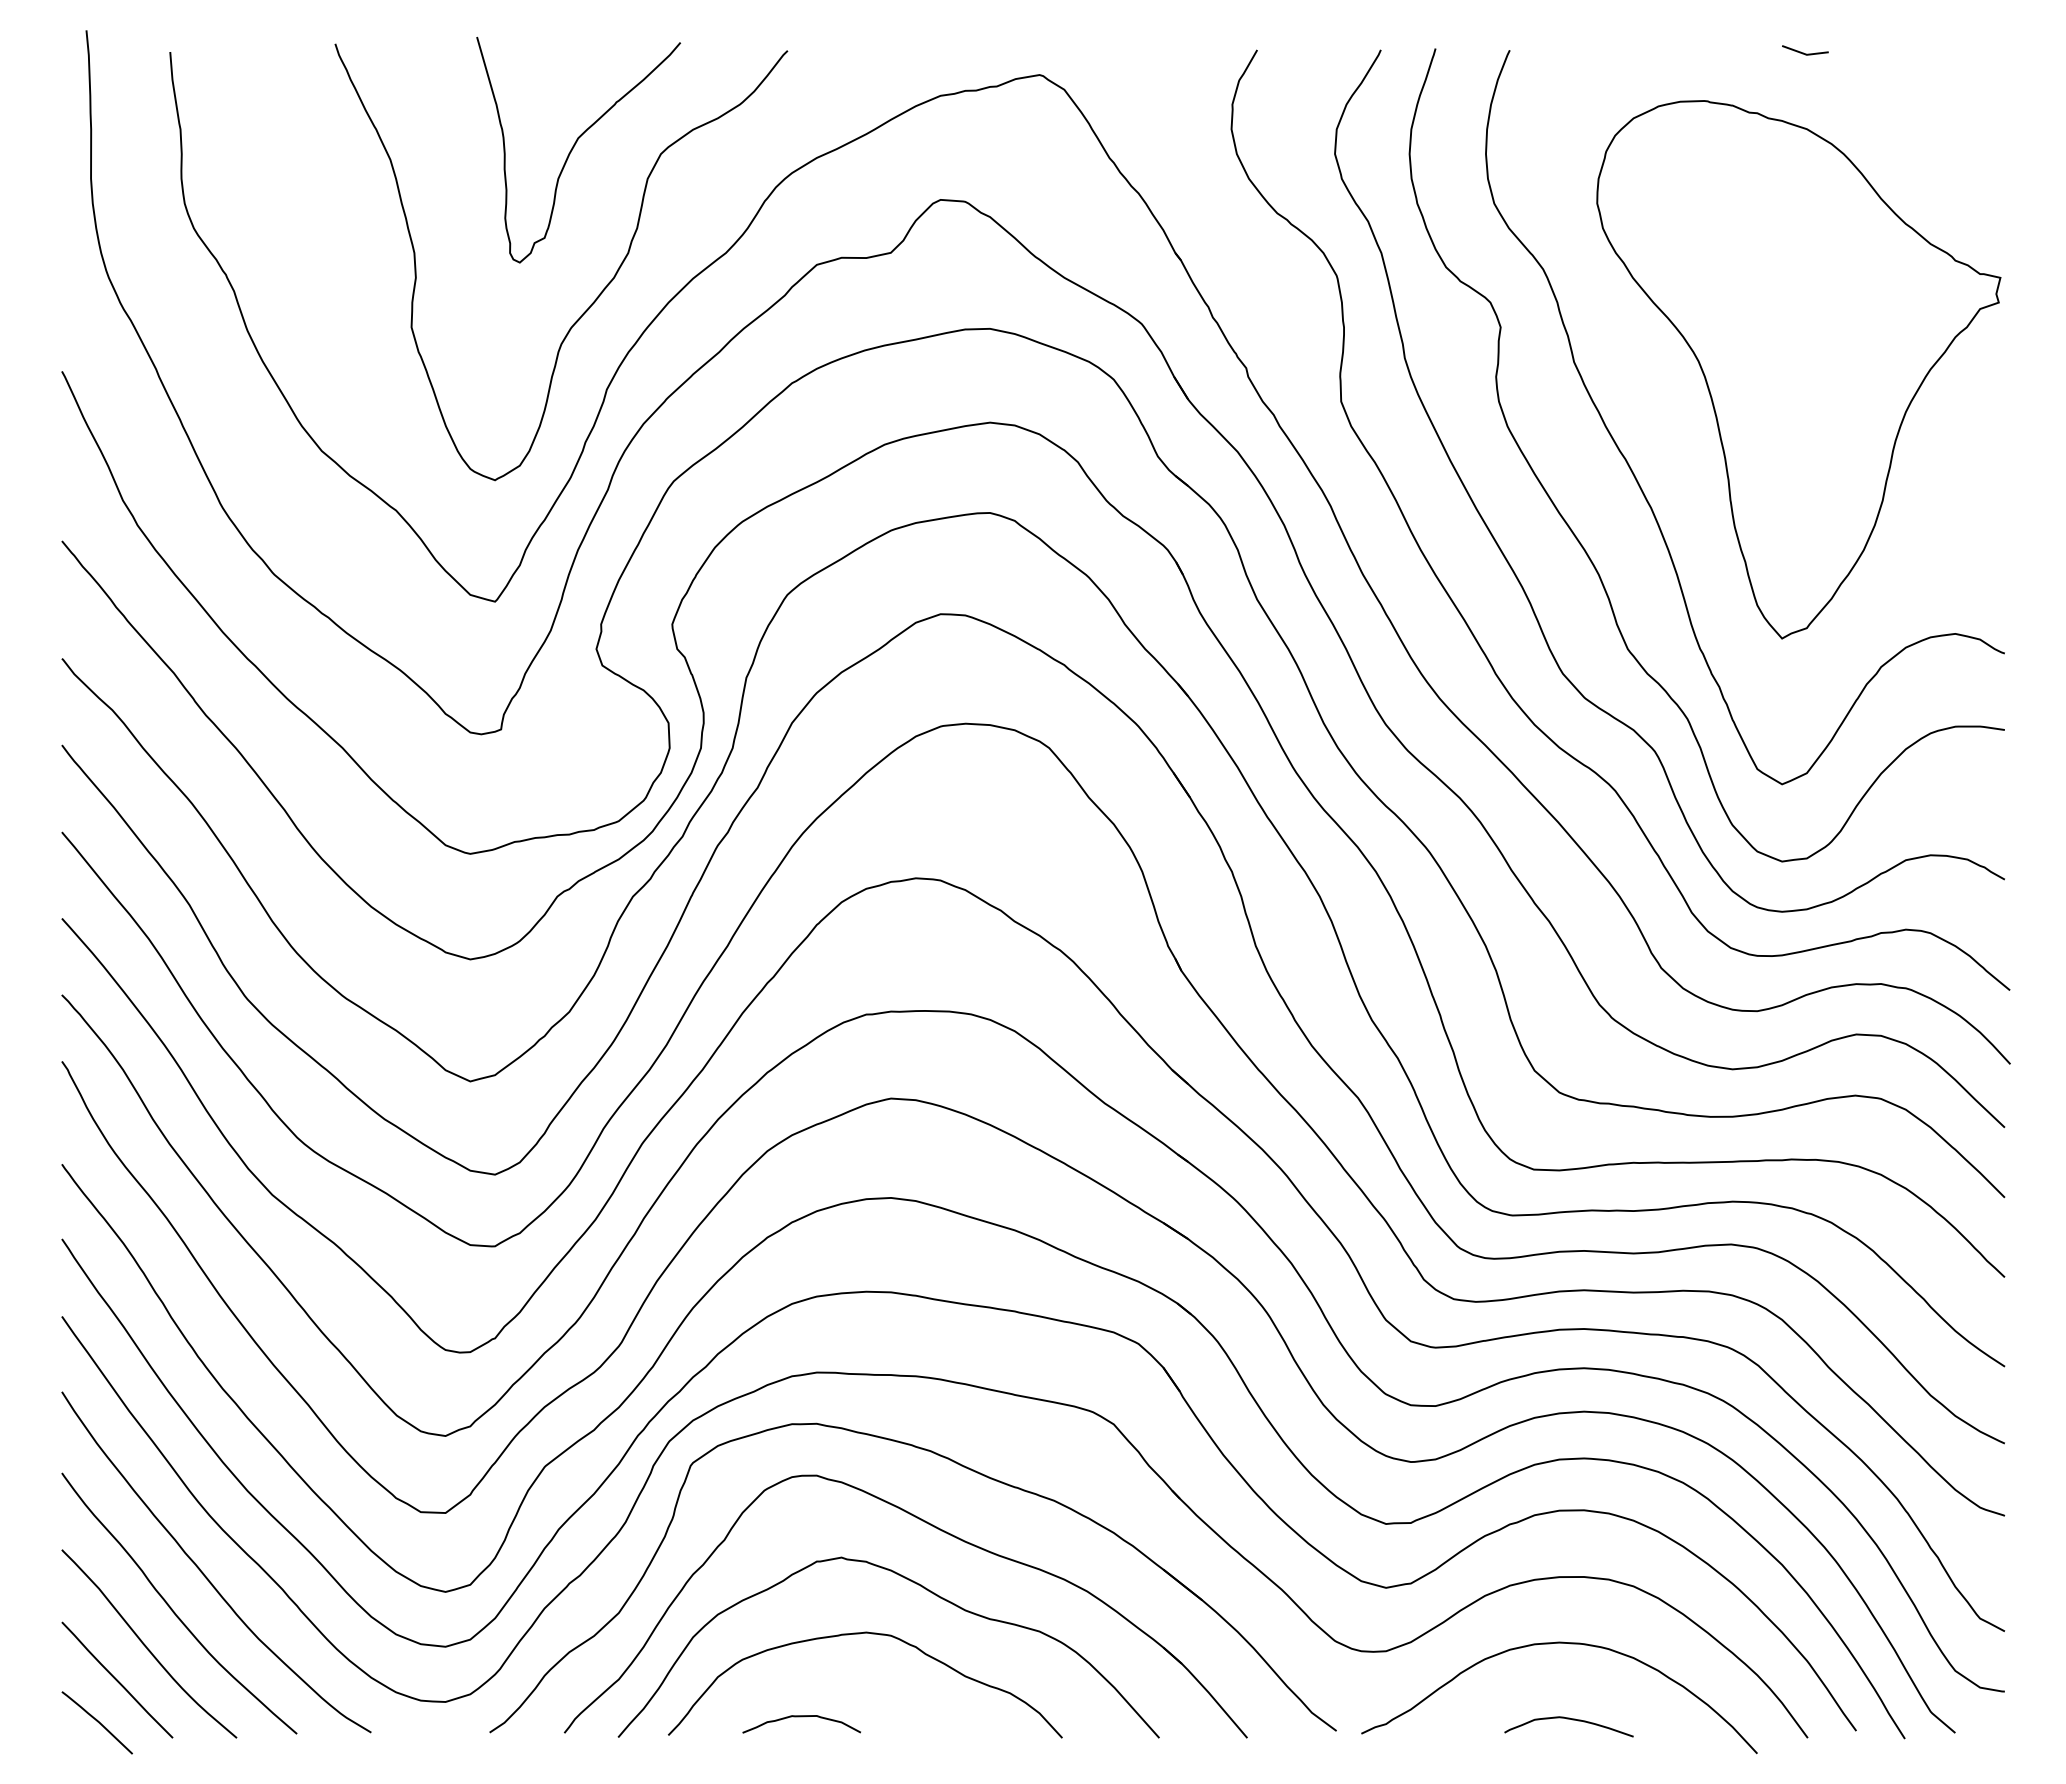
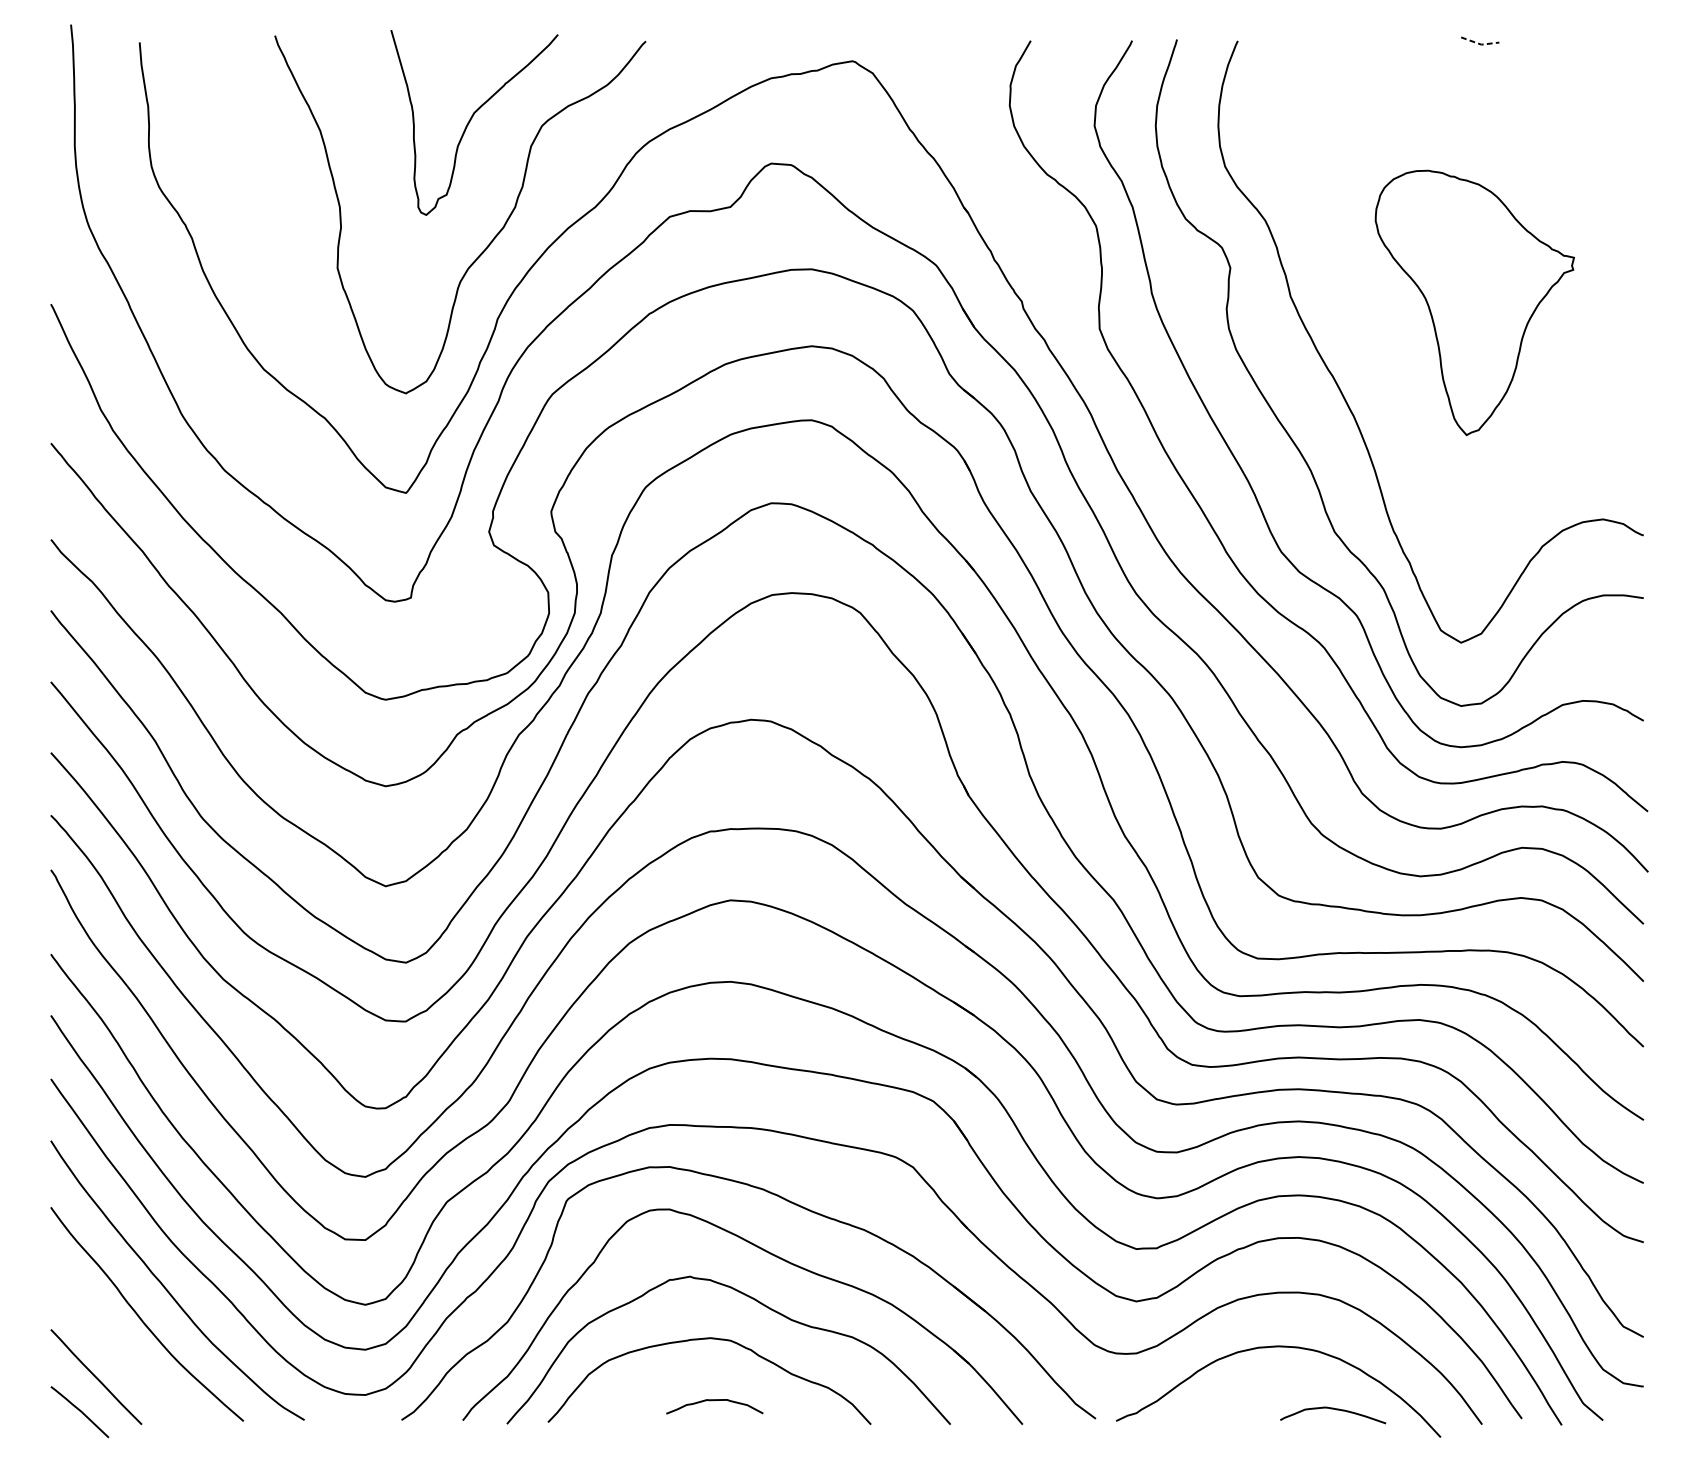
line: (1805, 54) -> (1480, 44), solid -> dashed
part: (1798, 369) -> (1474, 302), size x0.6
curve: (146, 1645) -> (120, 1348), removed
curve: (801, 1717) -> (714, 1401), moved
curve: (1568, 1719) -> (1332, 1409), moved

